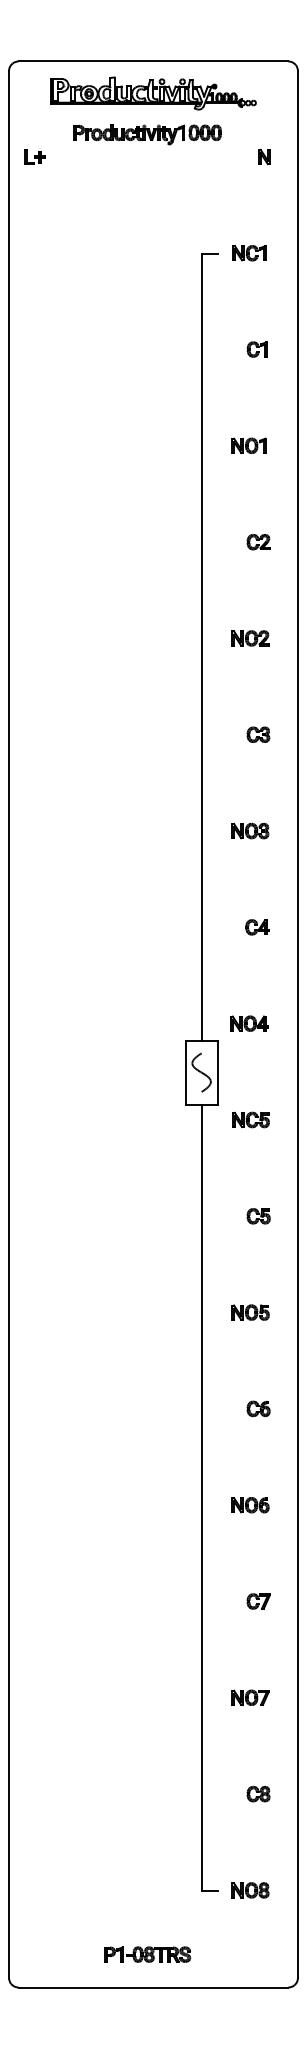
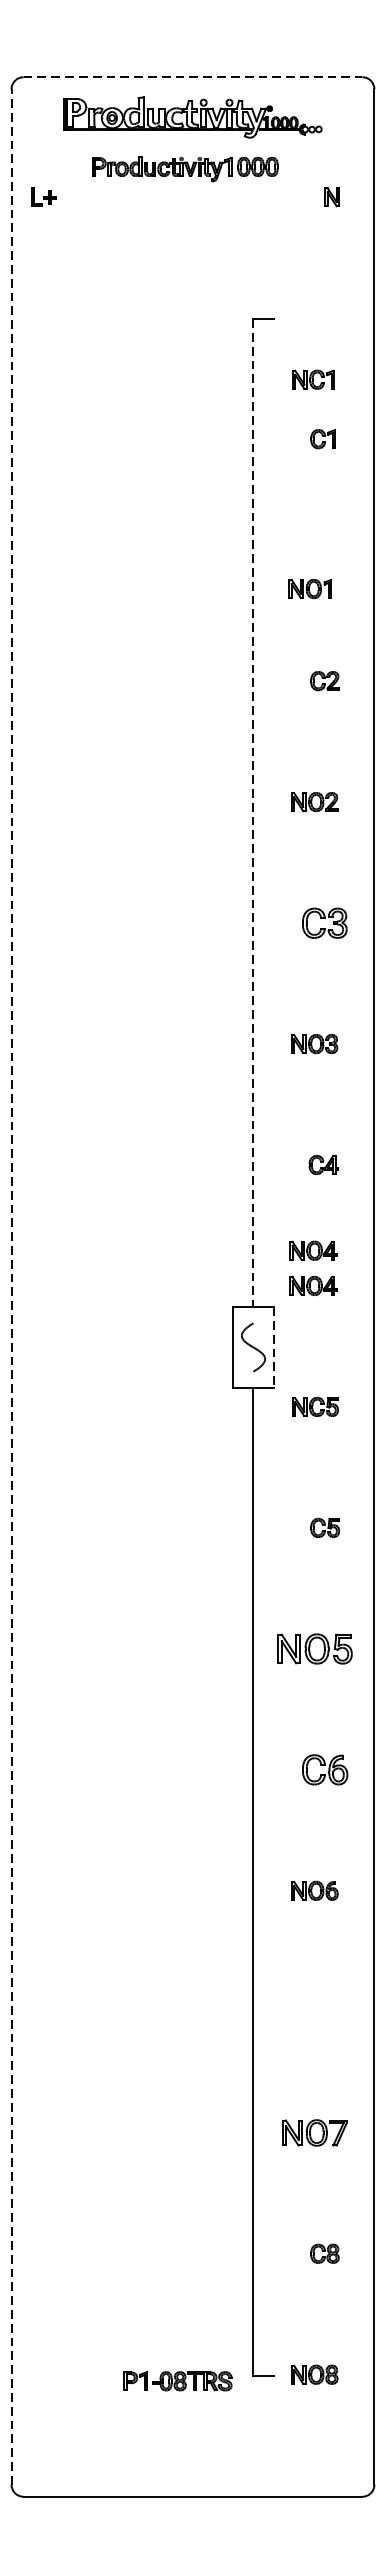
line: (153, 61) -> (193, 77), solid -> dashed
part: (249, 253) -> (313, 380), moved
part: (248, 445) -> (309, 588), moved
line: (201, 647) -> (253, 813), solid -> dashed
part: (258, 734) -> (324, 922), size x1.6
part: (249, 995) -> (313, 1250), added
line: (9, 1023) -> (12, 1285), solid -> dashed
line: (217, 1073) -> (273, 1348), solid -> dashed
part: (250, 1312) -> (314, 1648), size x1.6
part: (258, 1408) -> (324, 1769), size x1.6
part: (258, 1601) -> (324, 2011), removed
part: (250, 1697) -> (314, 2132), size x1.4
part: (147, 1954) -> (177, 2381), moved

